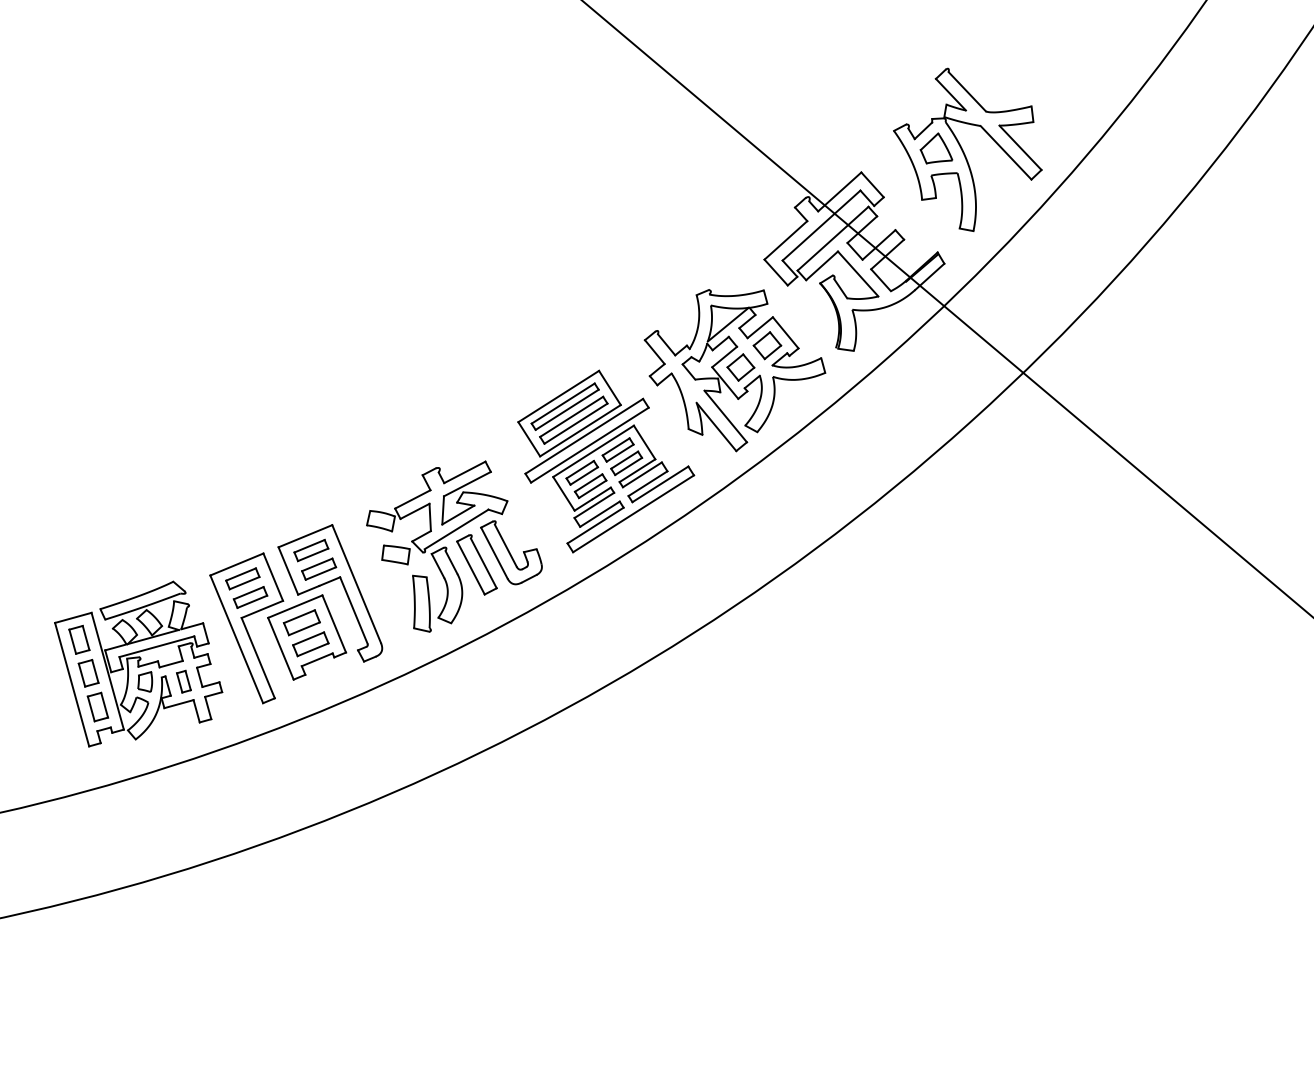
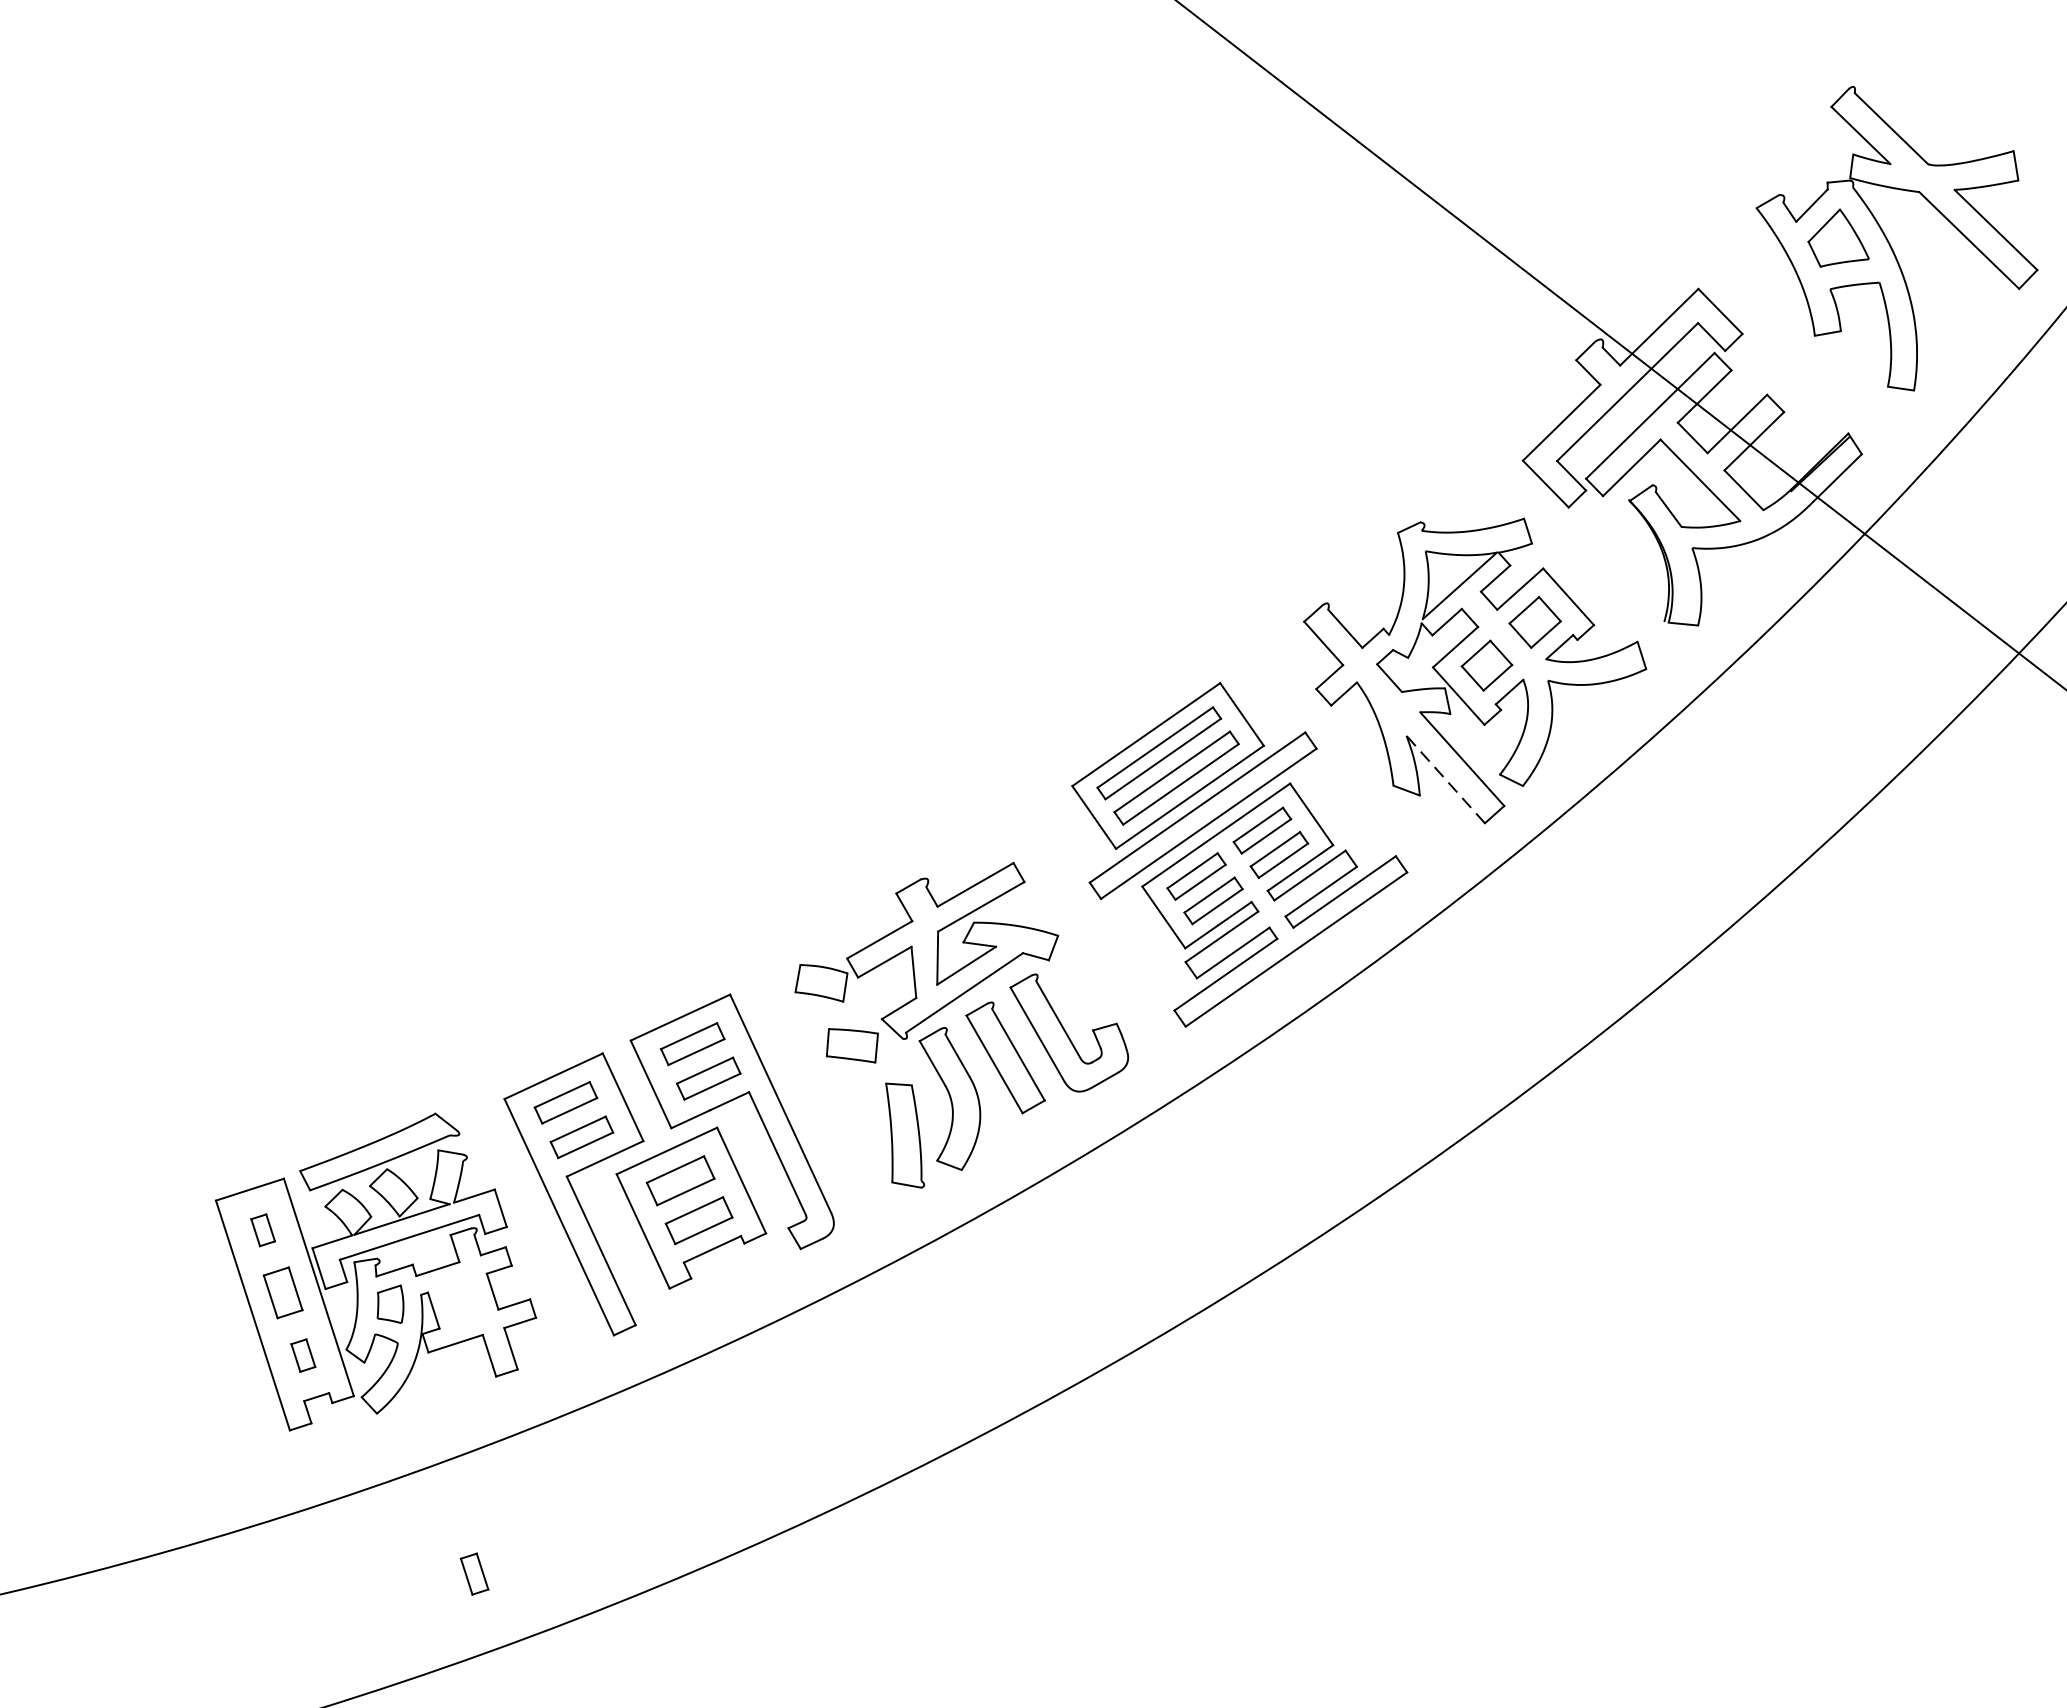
line: (716, 426) -> (1445, 778), solid -> dashed
part: (79, 639) -> (263, 1229), size x0.6
part: (183, 681) -> (473, 1573), moved
part: (97, 706) -> (302, 1354), size x0.6

